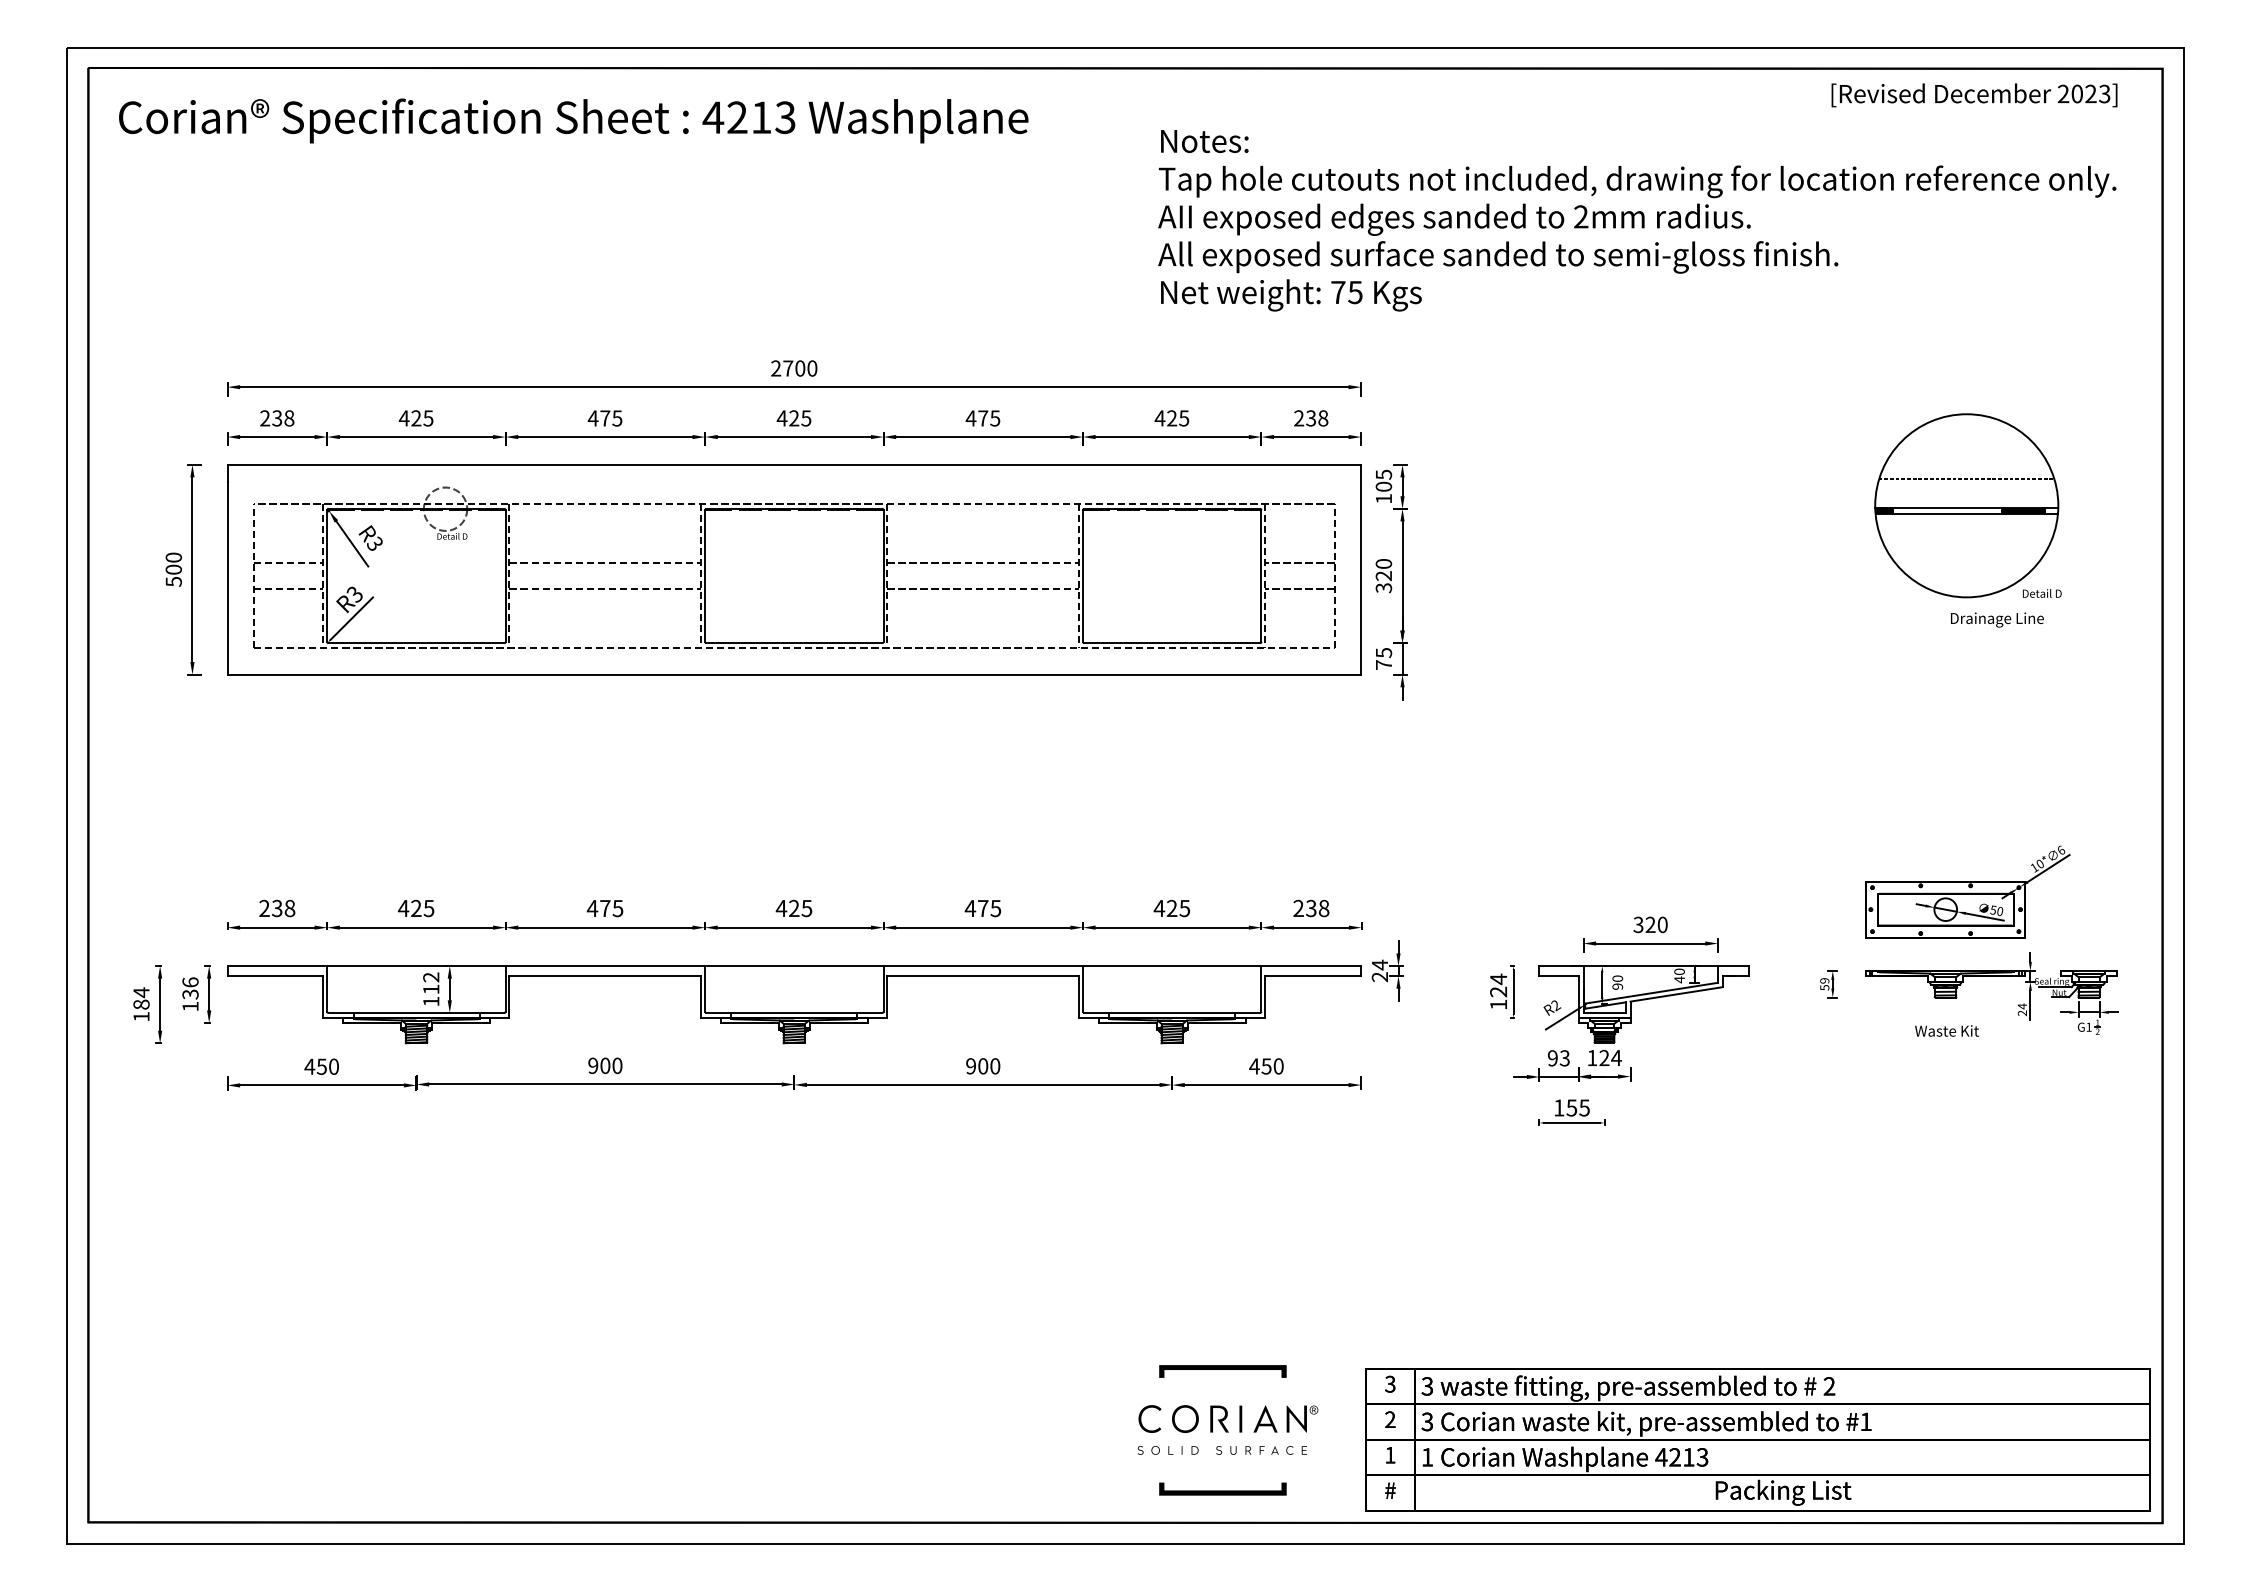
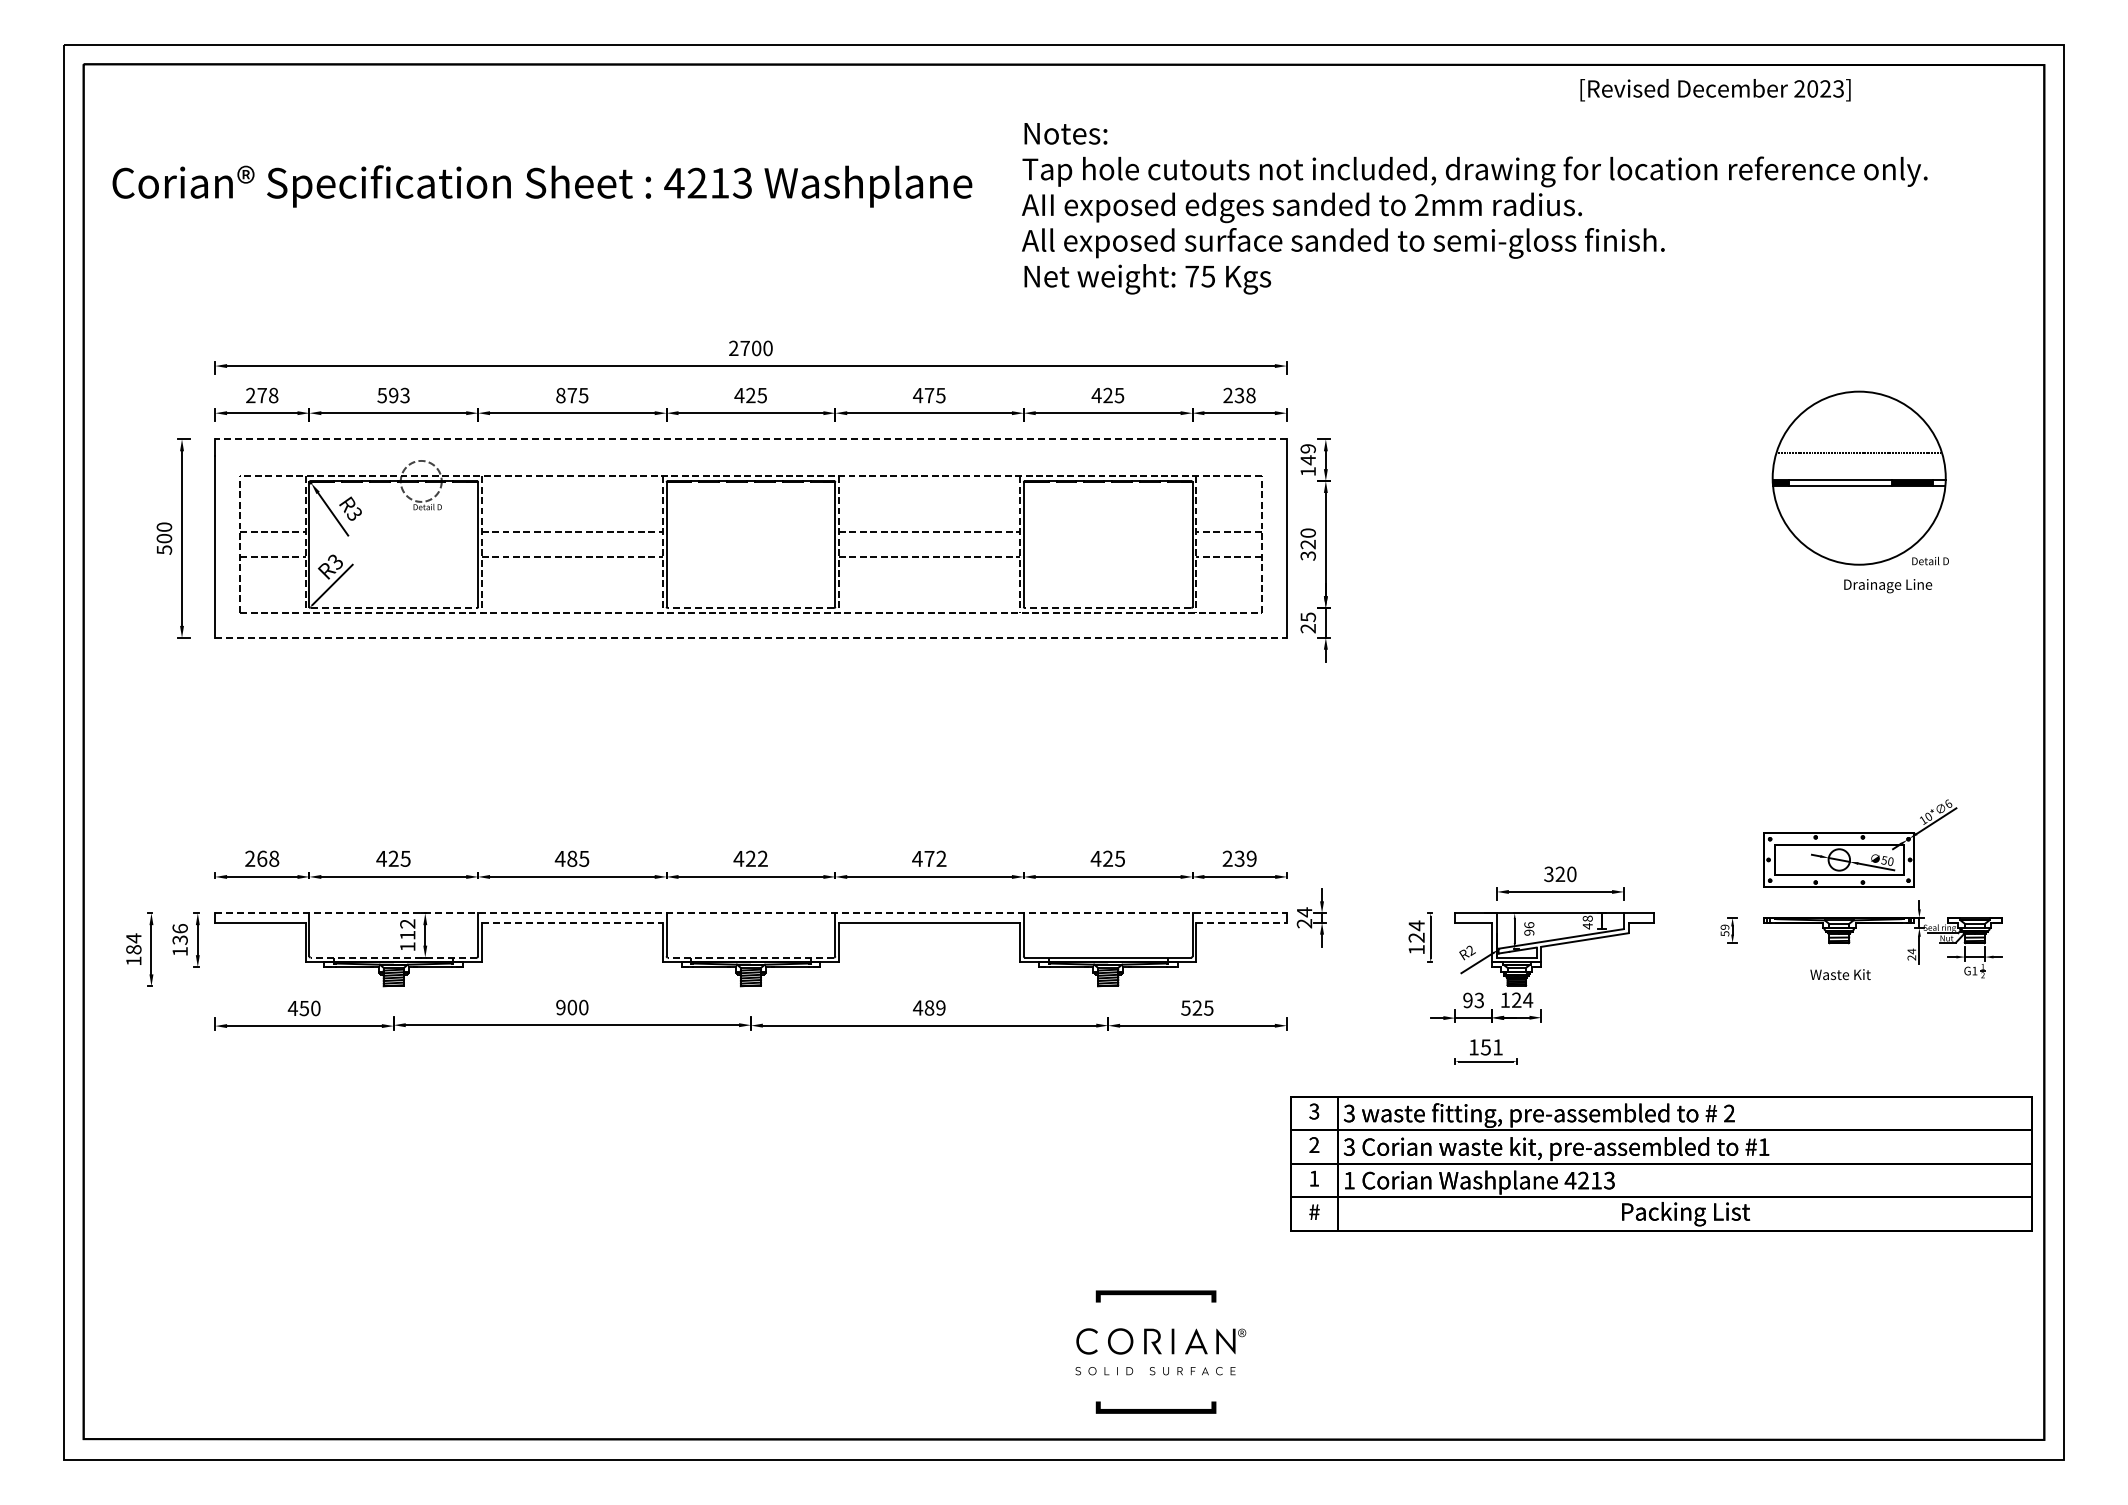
text: (1974, 95) -> (1715, 90), moved
text: (573, 121) -> (542, 186), moved
text: (1636, 220) -> (1474, 208), moved
text: (276, 418) -> (261, 395), 238 -> 278
text: (416, 418) -> (393, 395), 425 -> 593
text: (592, 418) -> (560, 395), 475 -> 875
line: (793, 464) -> (750, 439), solid -> dashed
text: (1383, 480) -> (1307, 454), 105 -> 149
line: (417, 643) -> (394, 608), solid -> dashed
line: (793, 643) -> (750, 608), solid -> dashed
line: (1171, 643) -> (1107, 608), solid -> dashed
text: (1383, 664) -> (1307, 628), 75 -> 25
line: (793, 674) -> (750, 637), solid -> dashed
text: (277, 908) -> (262, 858), 238 -> 268
text: (605, 908) -> (572, 858), 475 -> 485
text: (806, 908) -> (762, 858), 425 -> 422
text: (995, 908) -> (941, 858), 475 -> 472
text: (1323, 908) -> (1251, 858), 238 -> 239
line: (793, 966) -> (750, 913), solid -> dashed
text: (1679, 971) -> (1587, 918), 40 -> 48
line: (605, 975) -> (572, 922), solid -> dashed
line: (1313, 975) -> (1241, 922), solid -> dashed
text: (1616, 979) -> (1528, 925), 90 -> 96
line: (416, 1012) -> (393, 957), solid -> dashed
line: (793, 1012) -> (750, 957), solid -> dashed
text: (982, 1065) -> (928, 1007), 900 -> 489
text: (1265, 1065) -> (1196, 1007), 450 -> 525
text: (1584, 1108) -> (1497, 1047), 155 -> 151
part: (1757, 1439) -> (1661, 1163), moved

